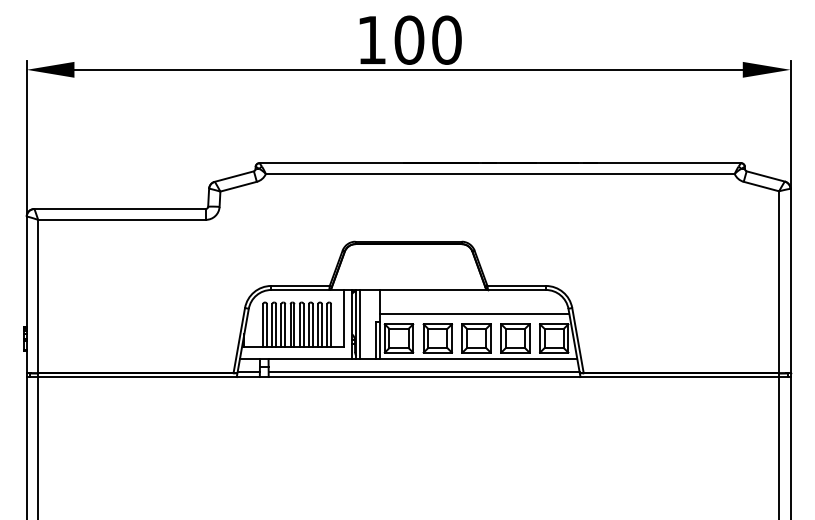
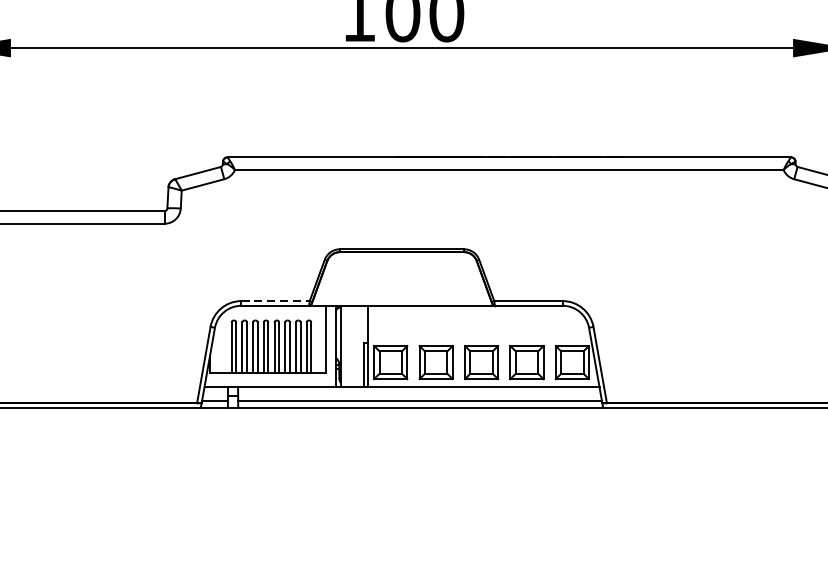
line: (301, 285) -> (276, 300), solid -> dashed
line: (474, 314) -> (479, 334), removed
line: (360, 324) -> (345, 346), removed

